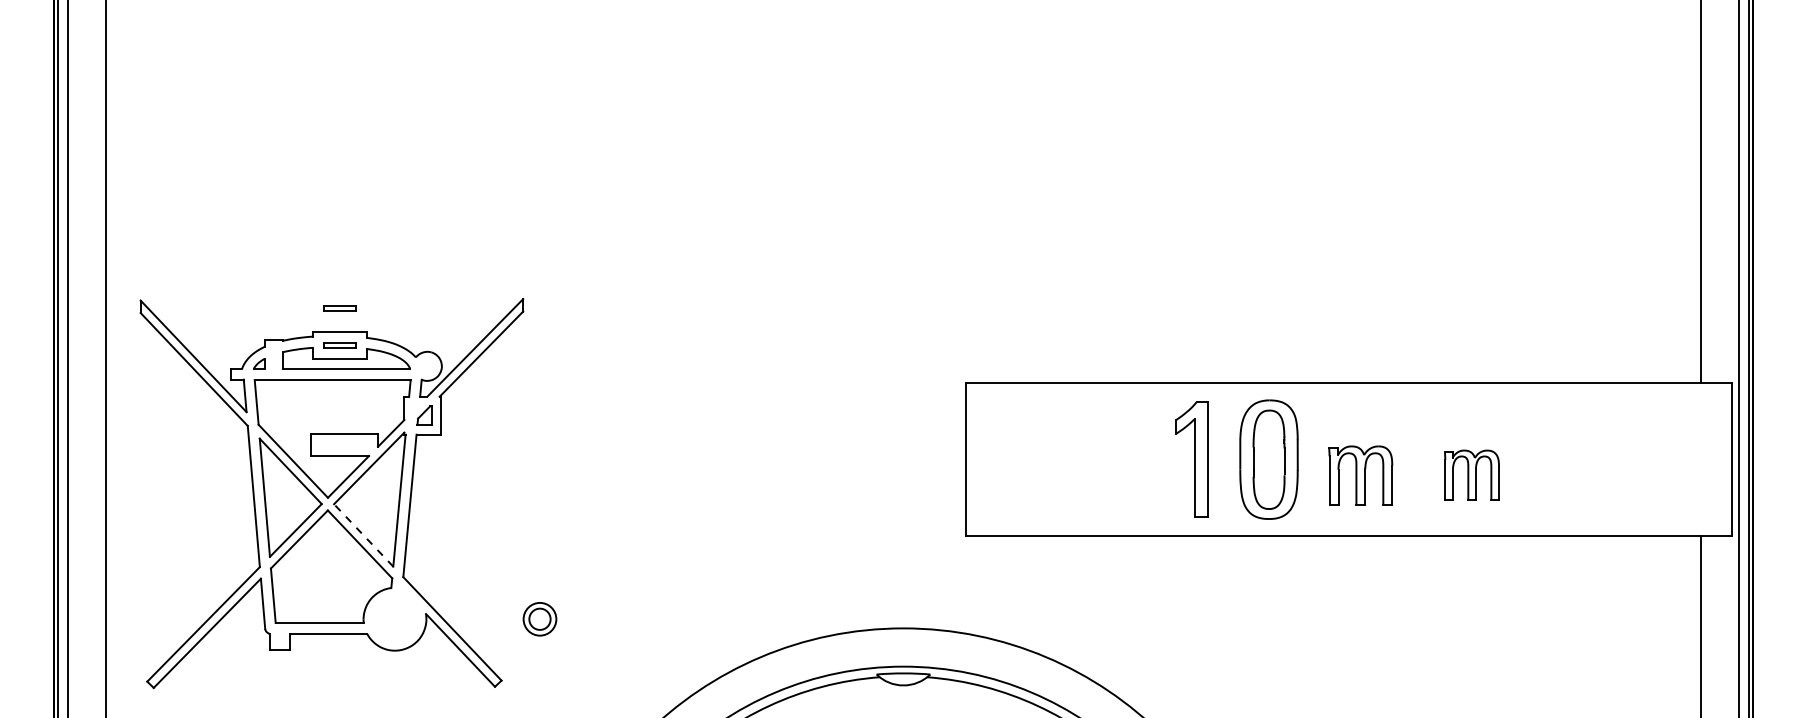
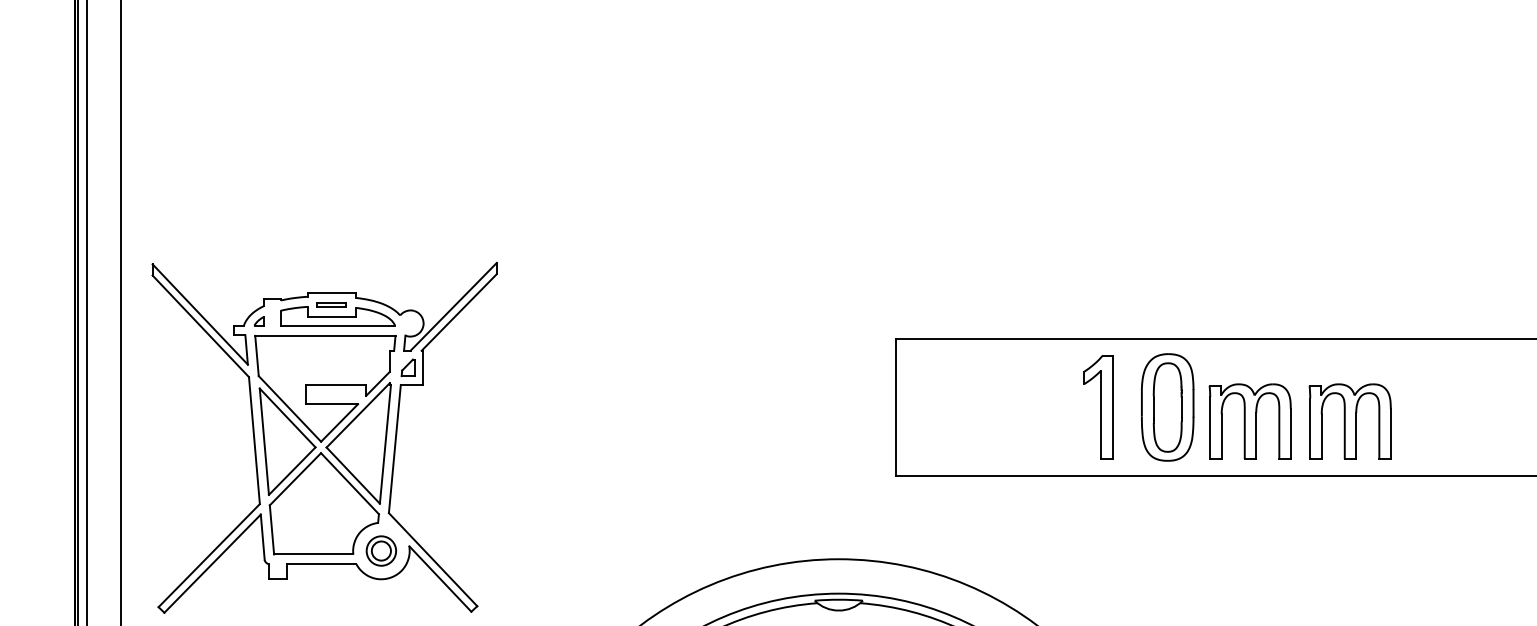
part: (339, 308) -> (331, 271), removed
part: (1360, 475) -> (1249, 421), size x1.43
part: (1471, 475) -> (1349, 421), size x1.67
line: (363, 535) -> (353, 475), dashed -> solid
part: (539, 619) -> (380, 551), moved

